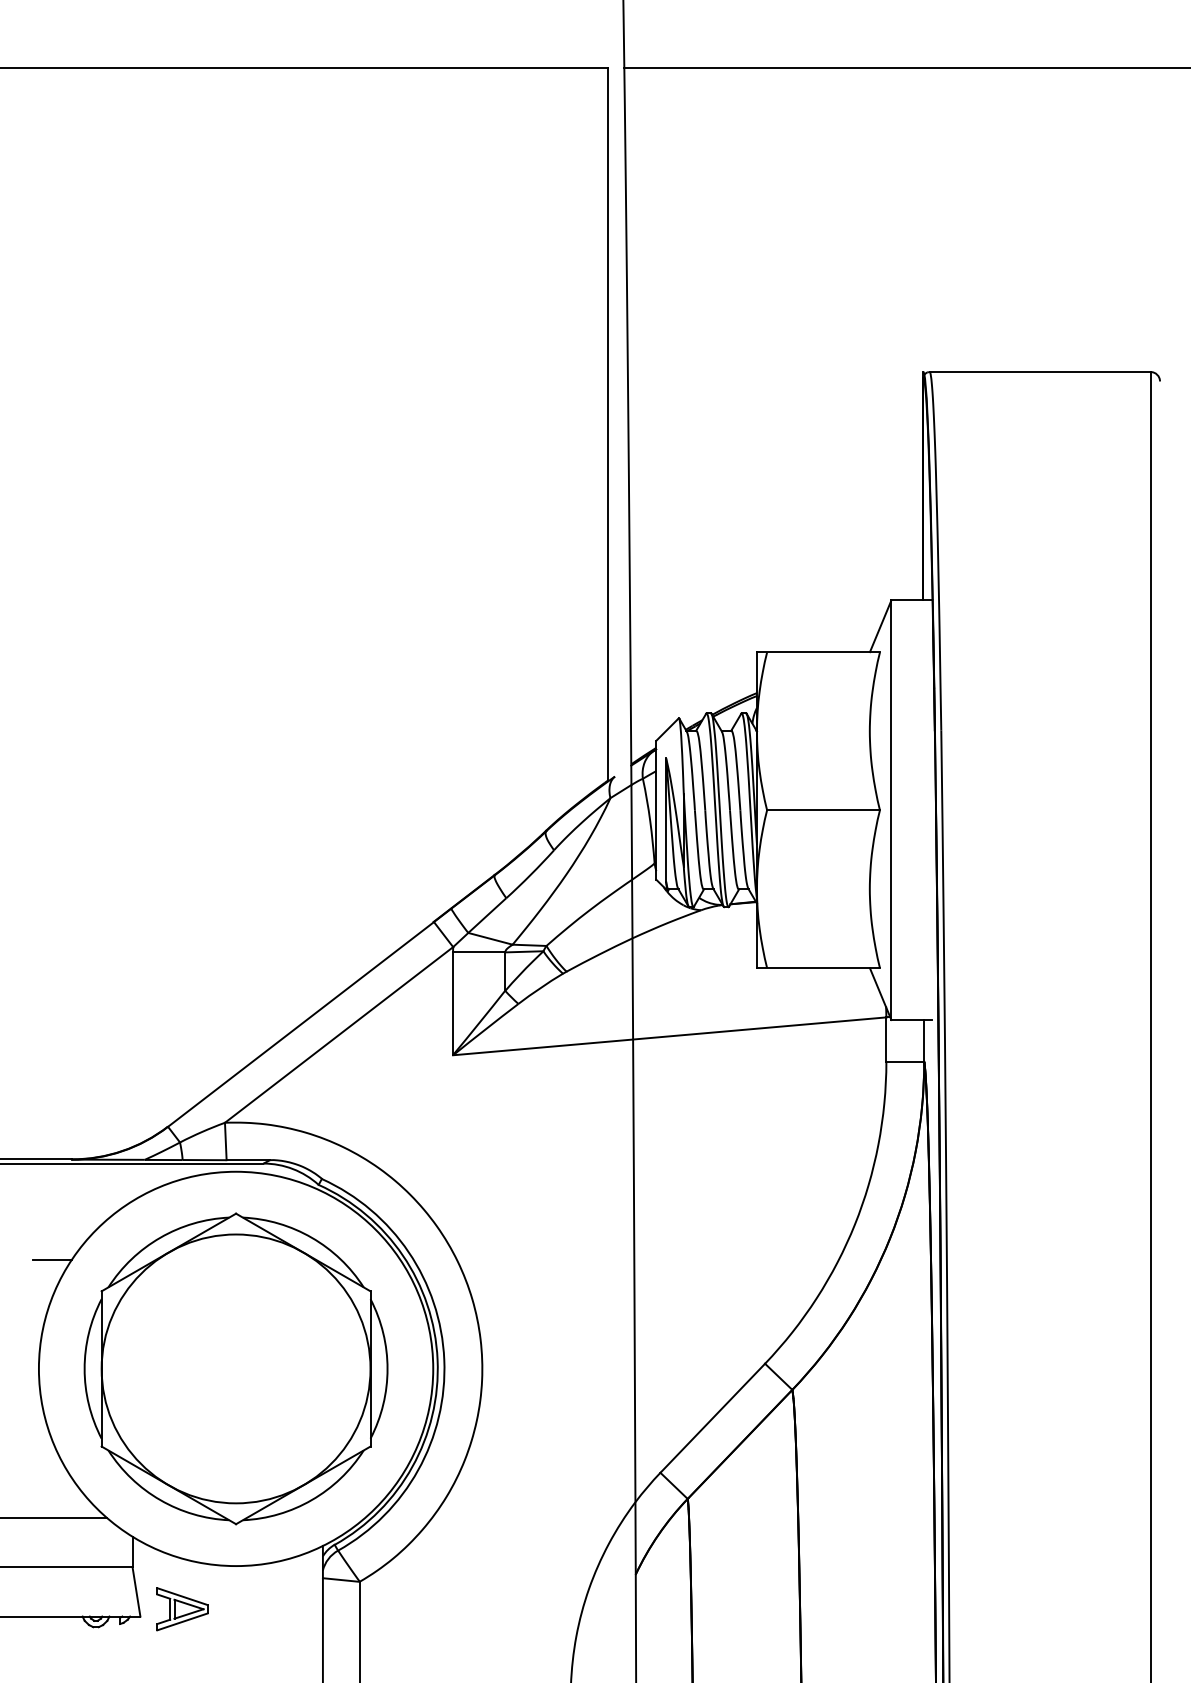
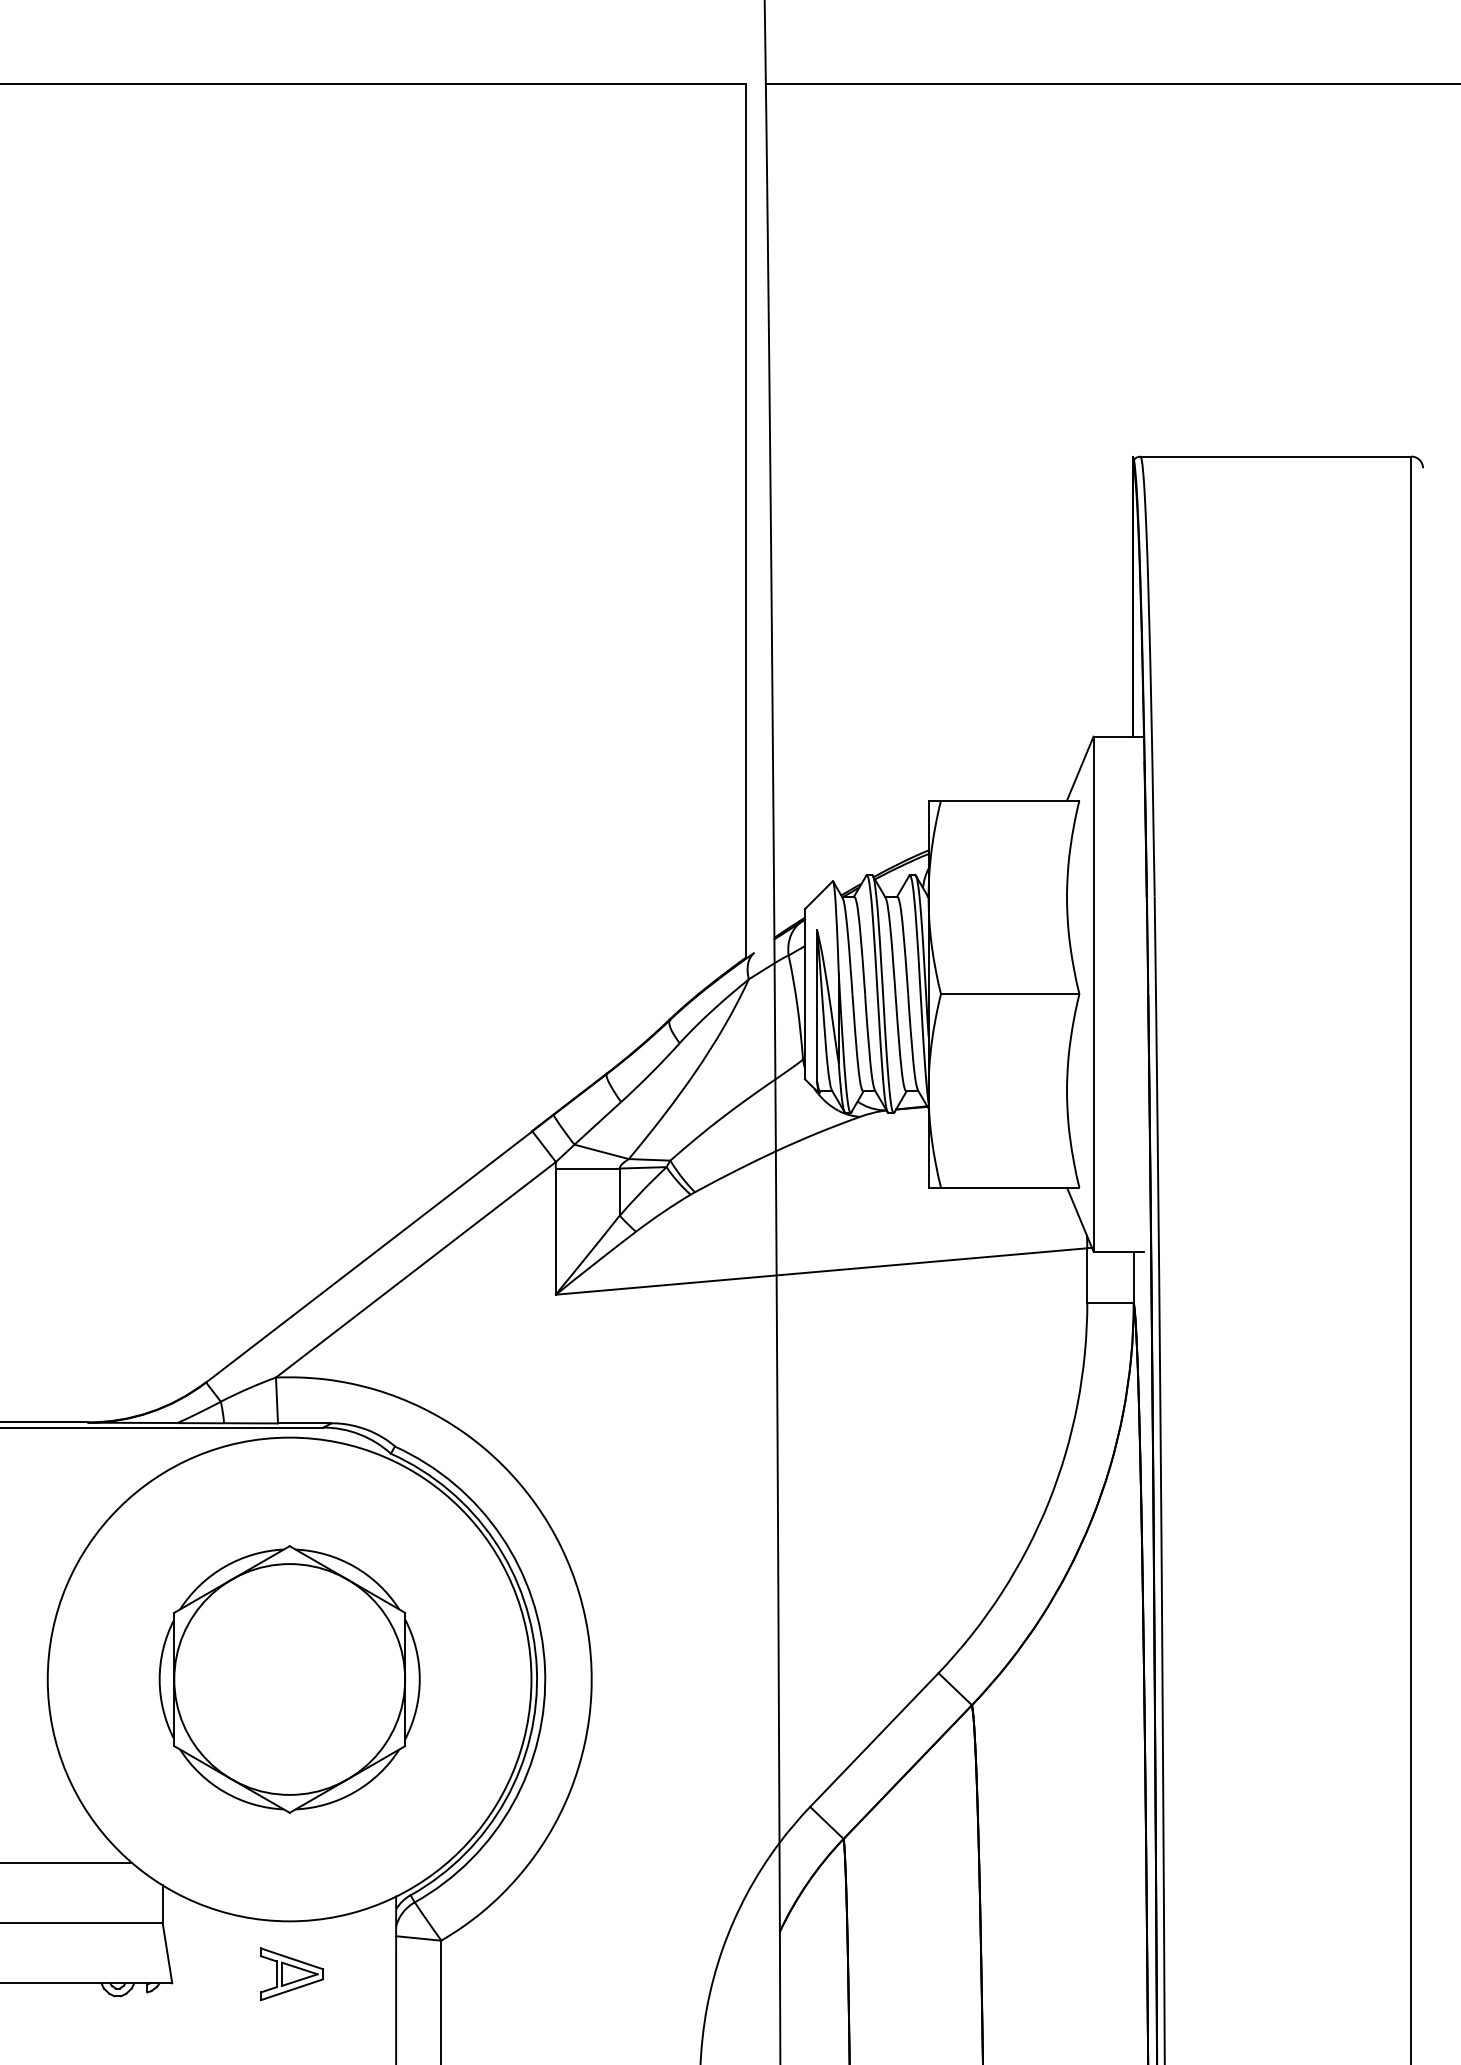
line: (51, 1259) -> (63, 1545), removed
part: (235, 1368) -> (289, 1679), size x0.7
part: (182, 1609) -> (291, 1974), moved

